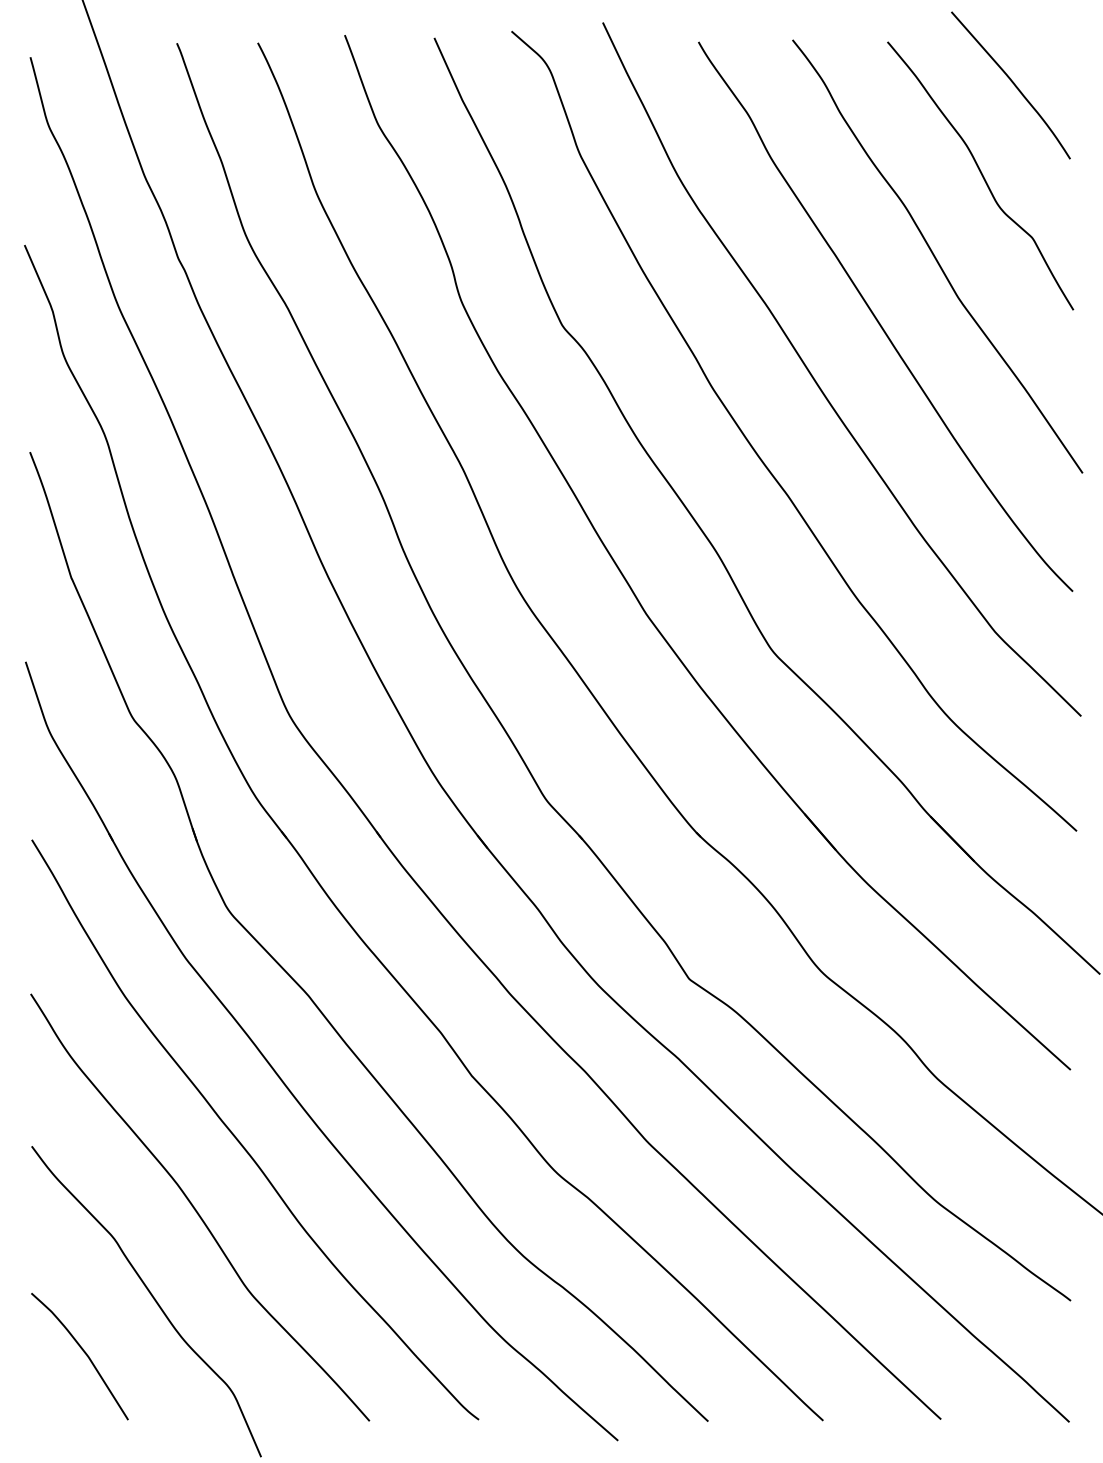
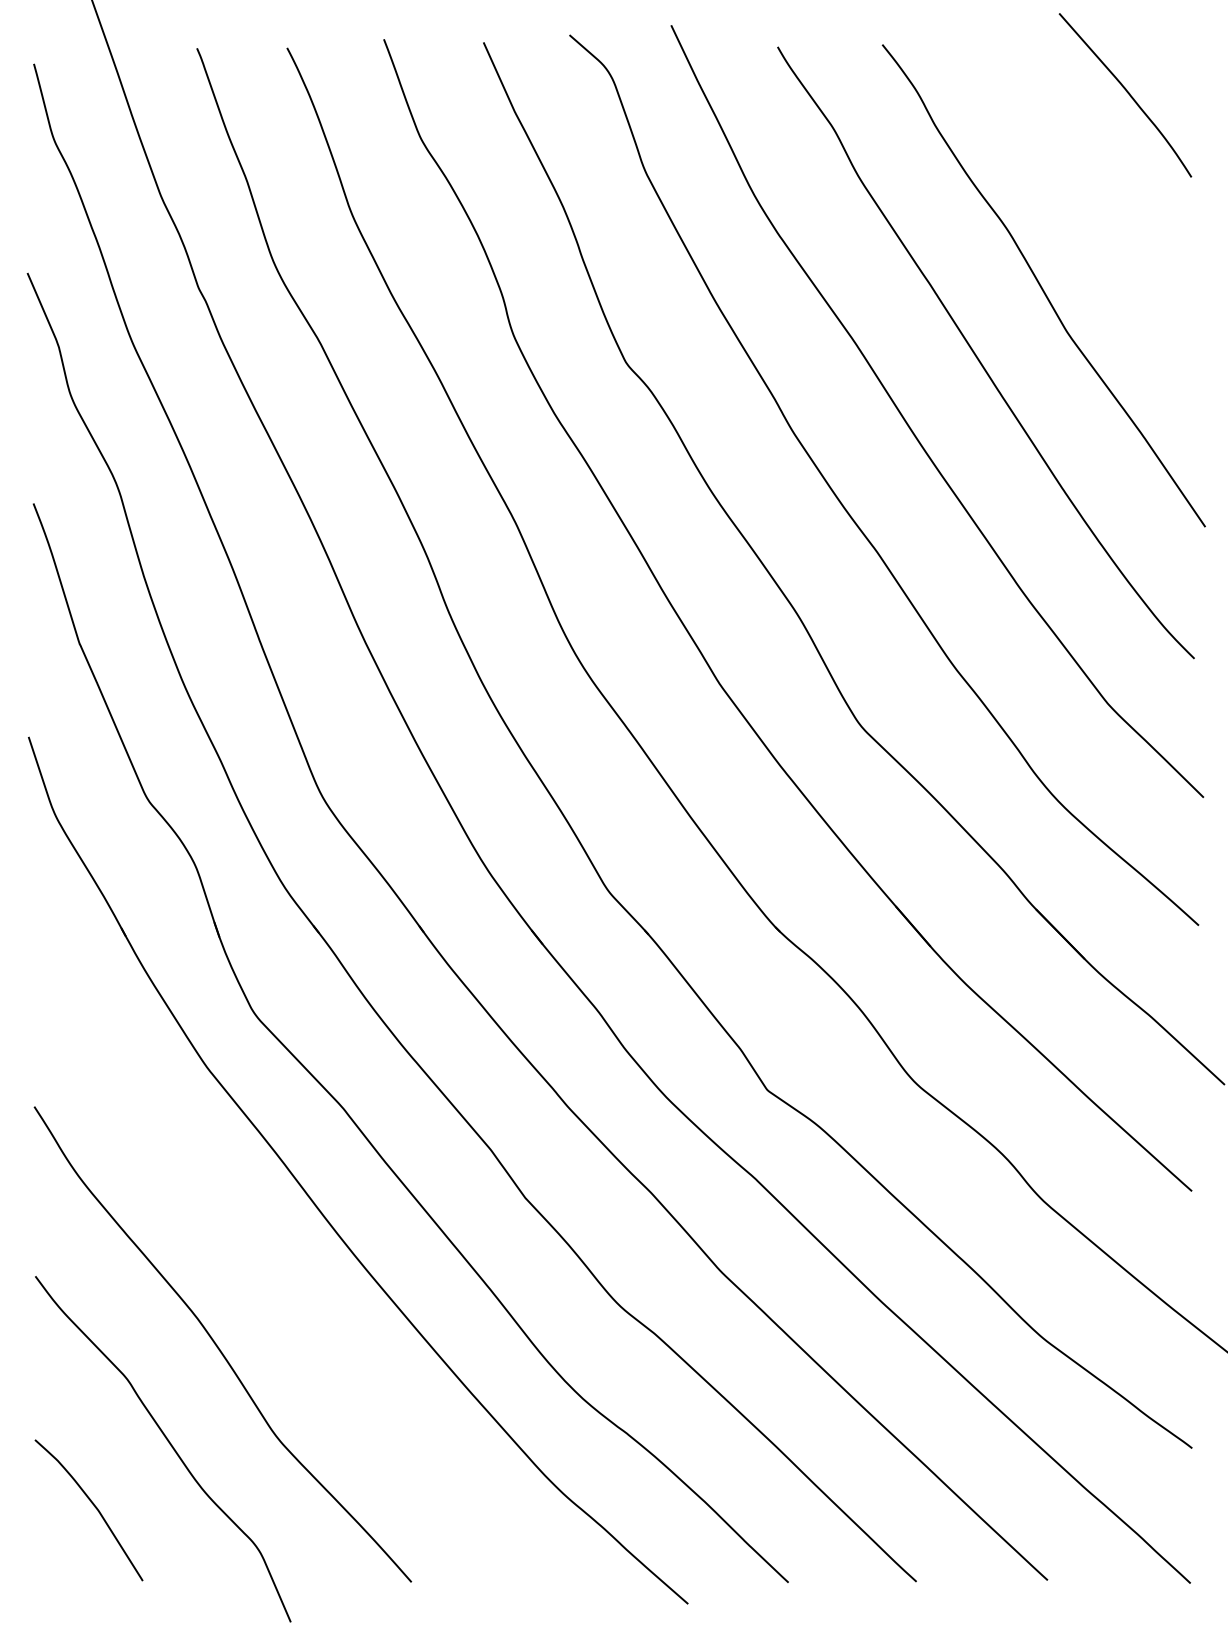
curve: (981, 175) -> (1092, 195), removed
curve: (241, 1142) -> (268, 1272), removed

